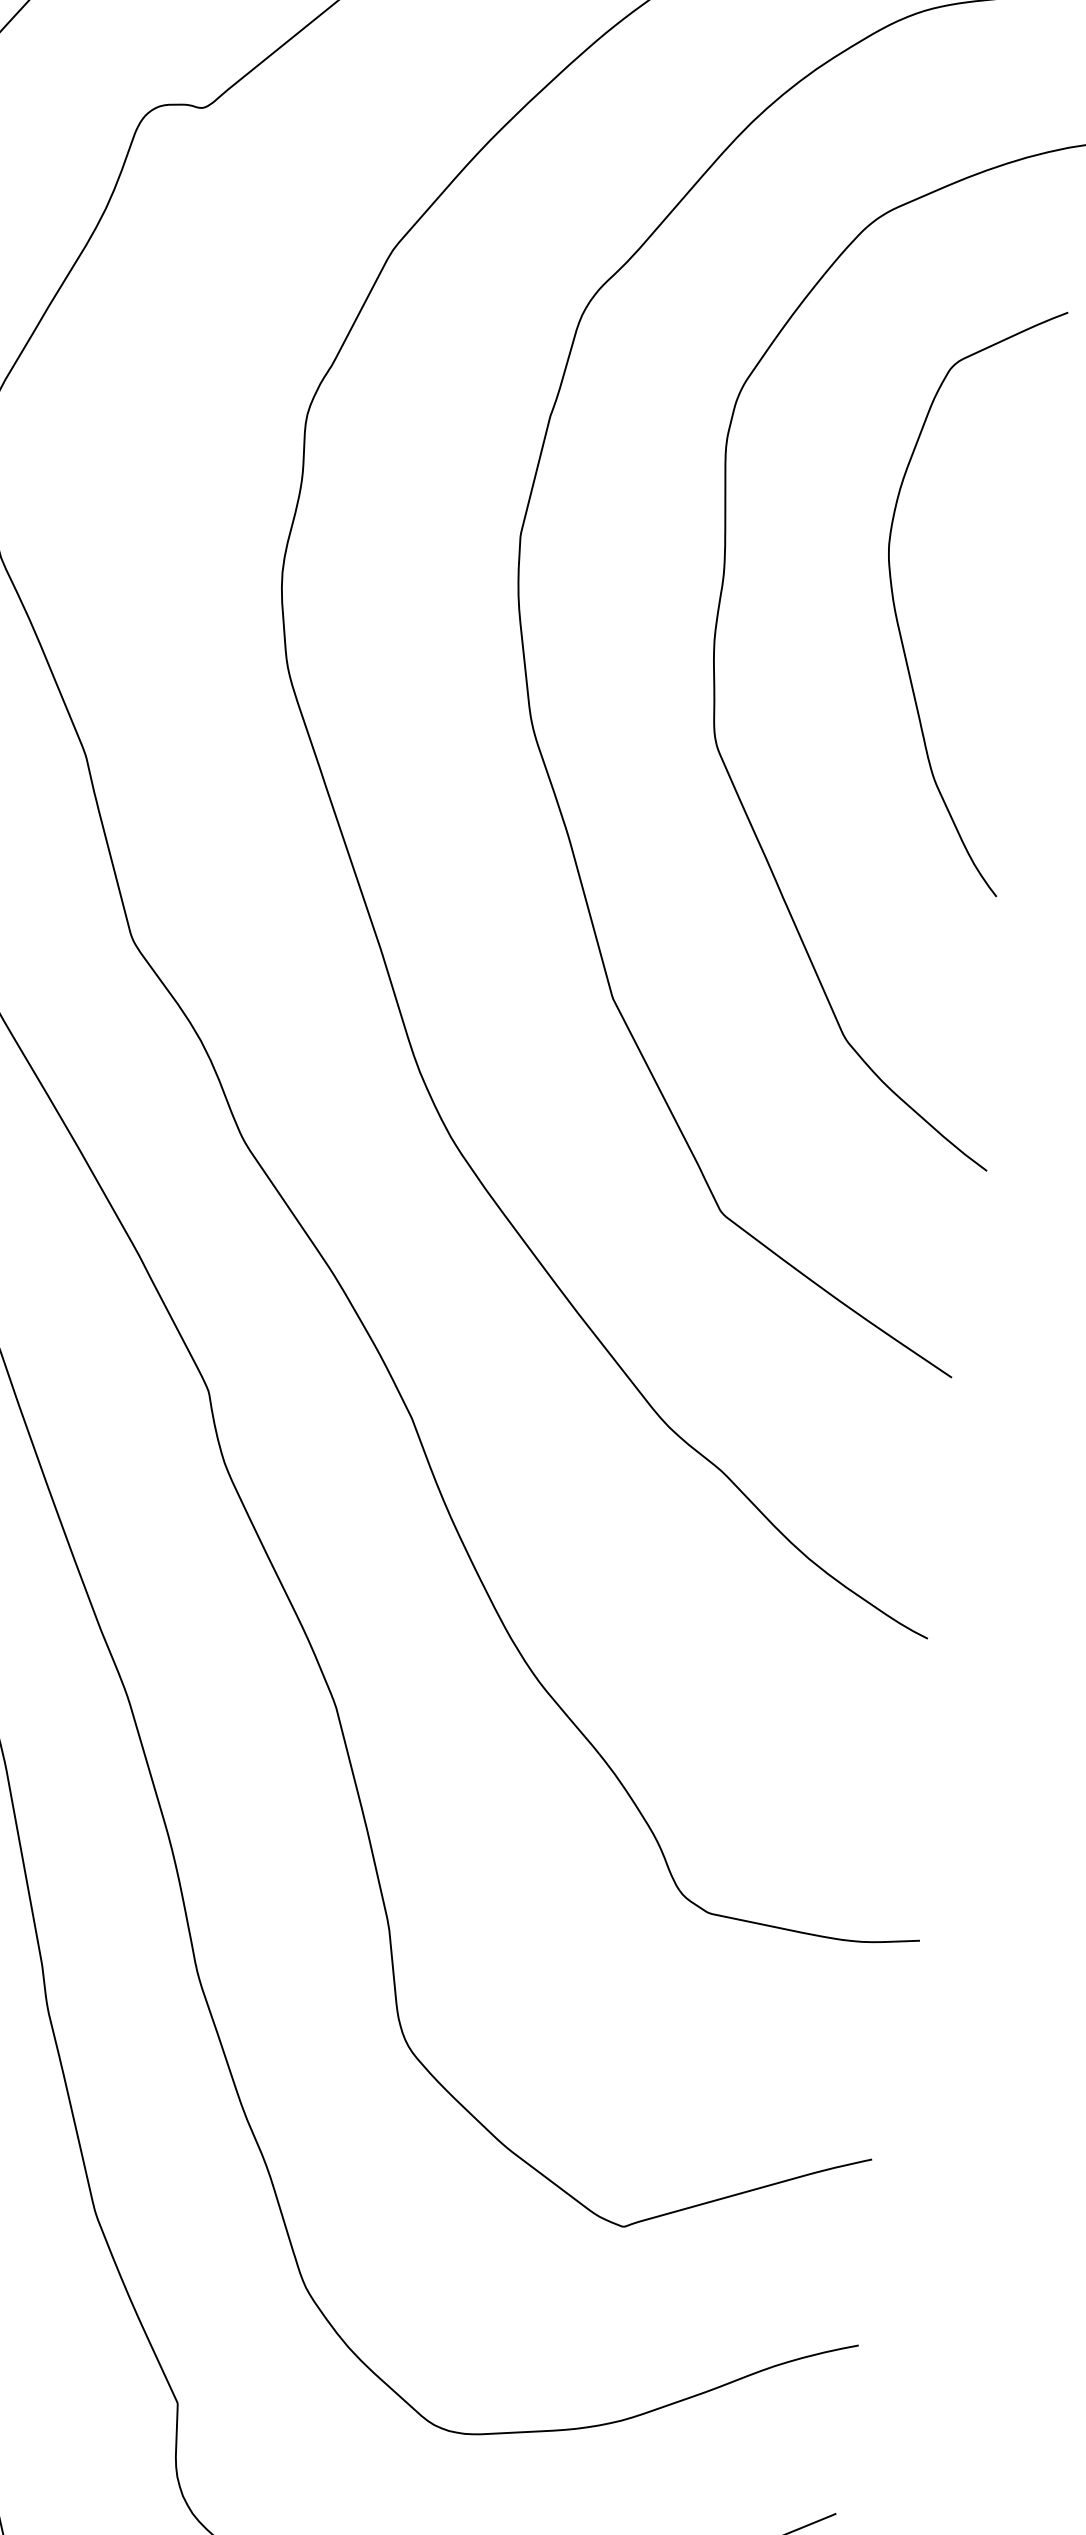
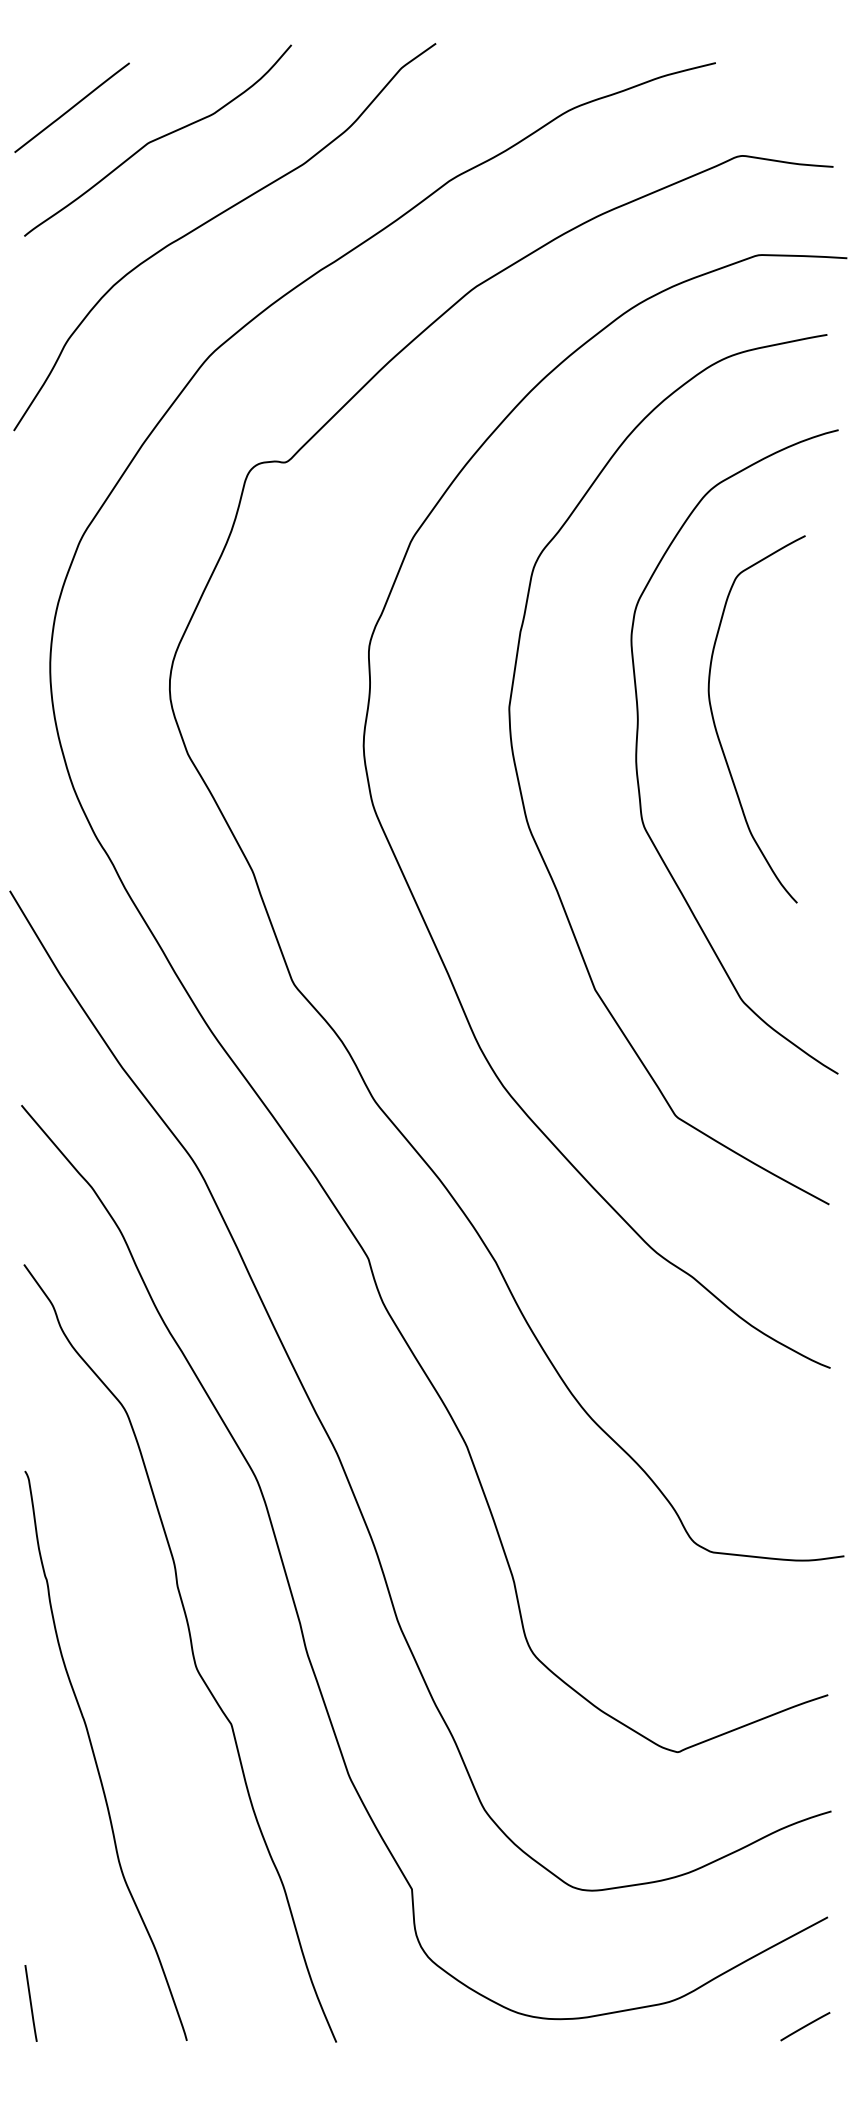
curve: (896, 608) -> (717, 730), moved

